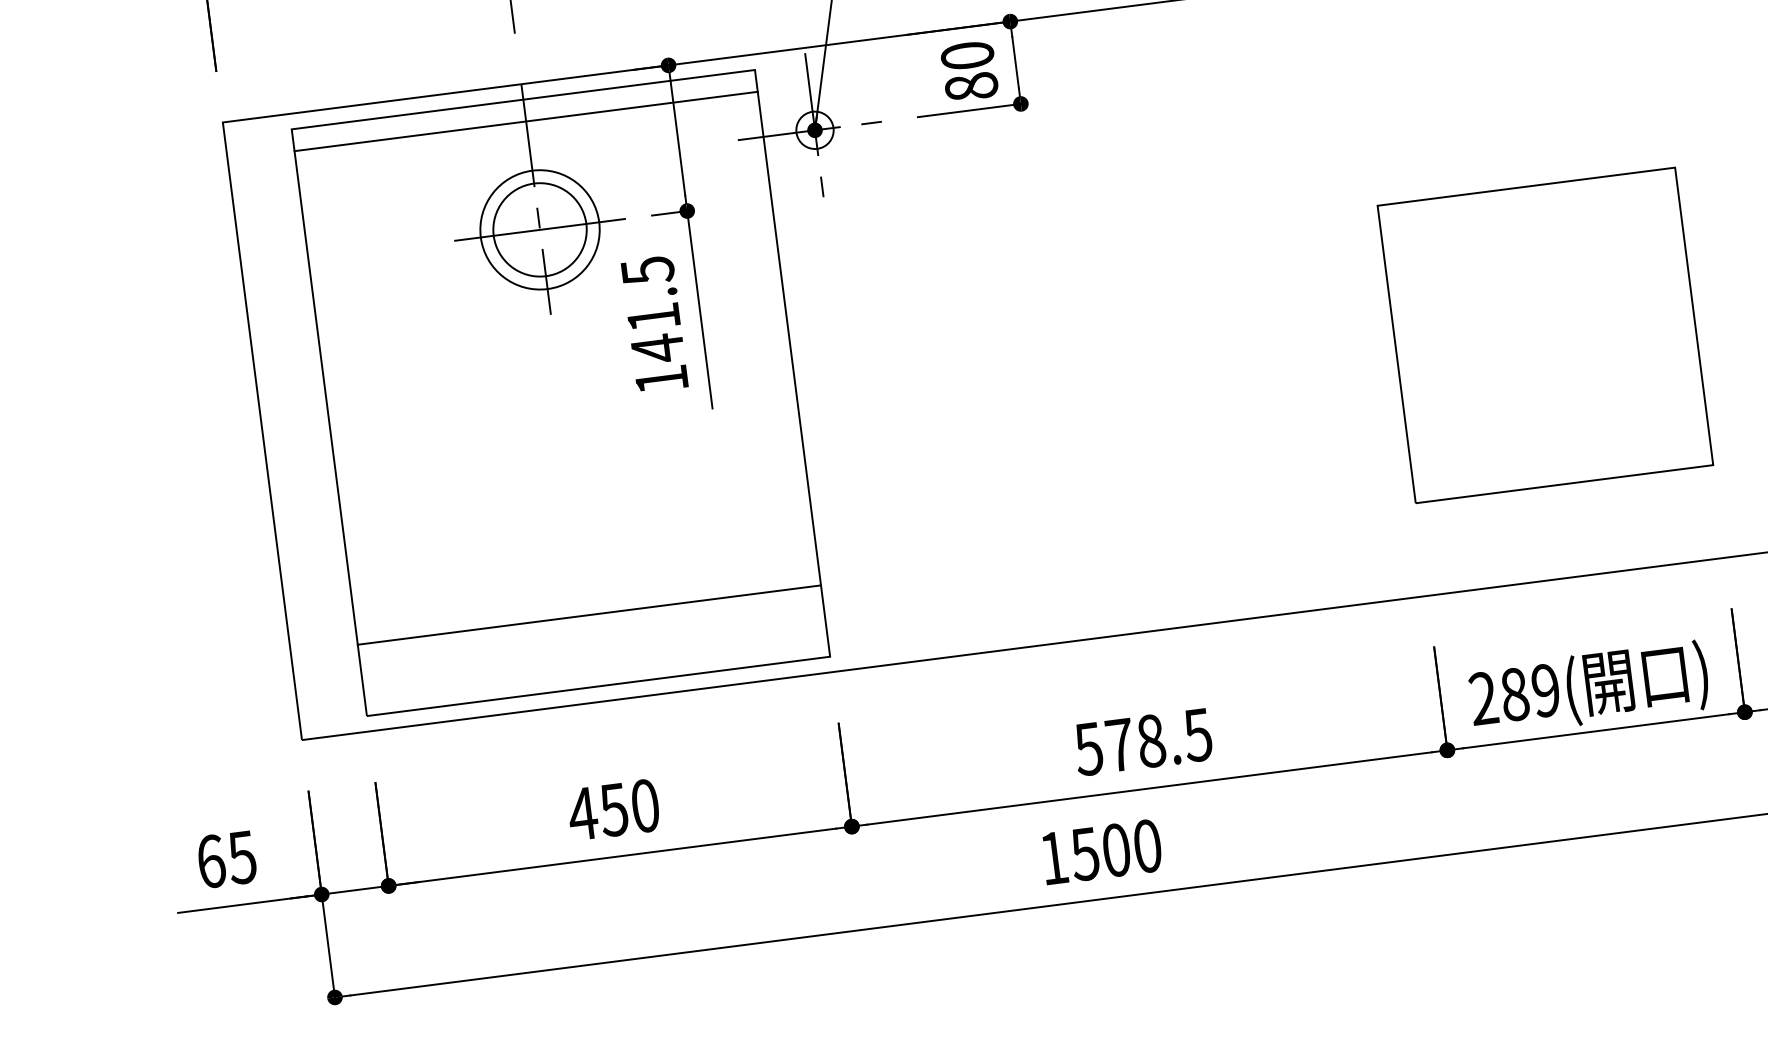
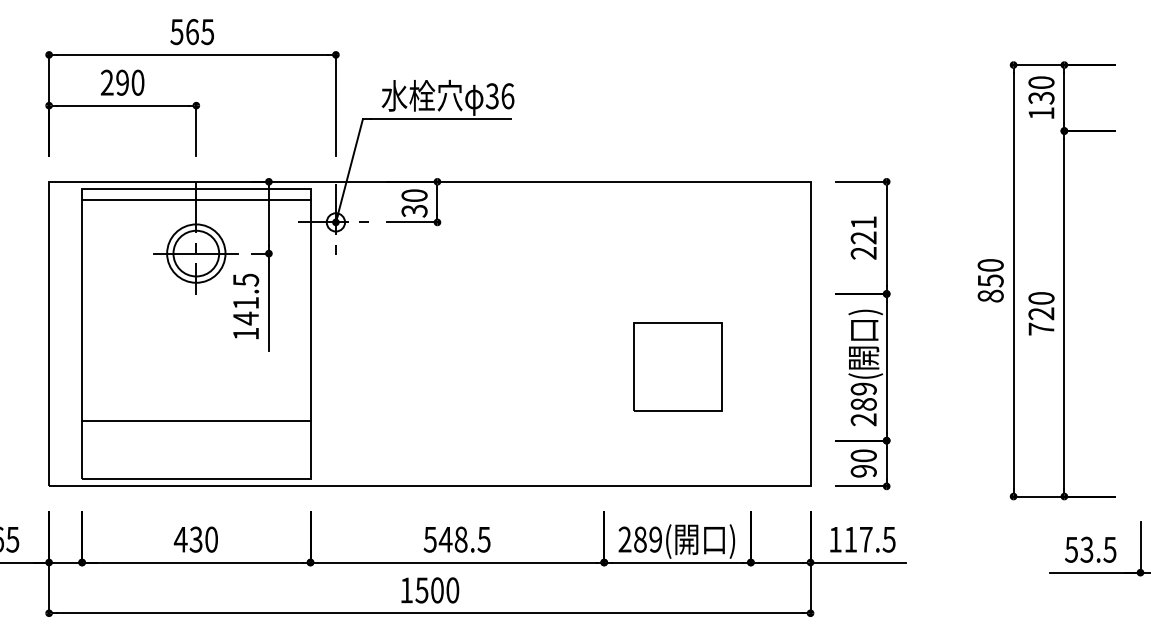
text: (971, 85) -> (414, 210), 80 -> 30
part: (1545, 335) -> (677, 367), size x0.6
line: (589, 614) -> (196, 420), moved
text: (1119, 744) -> (445, 539), 578.5 -> 548.5
text: (614, 809) -> (196, 539), 450 -> 430

